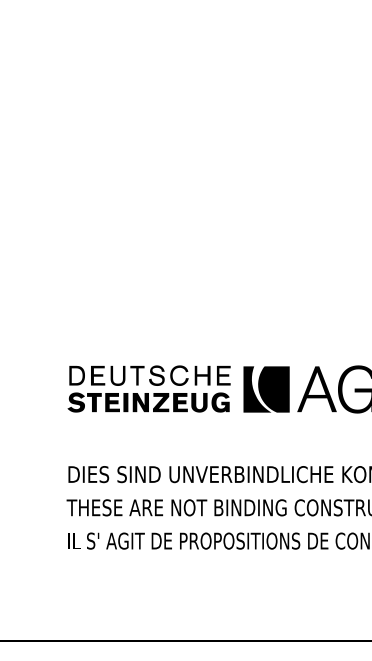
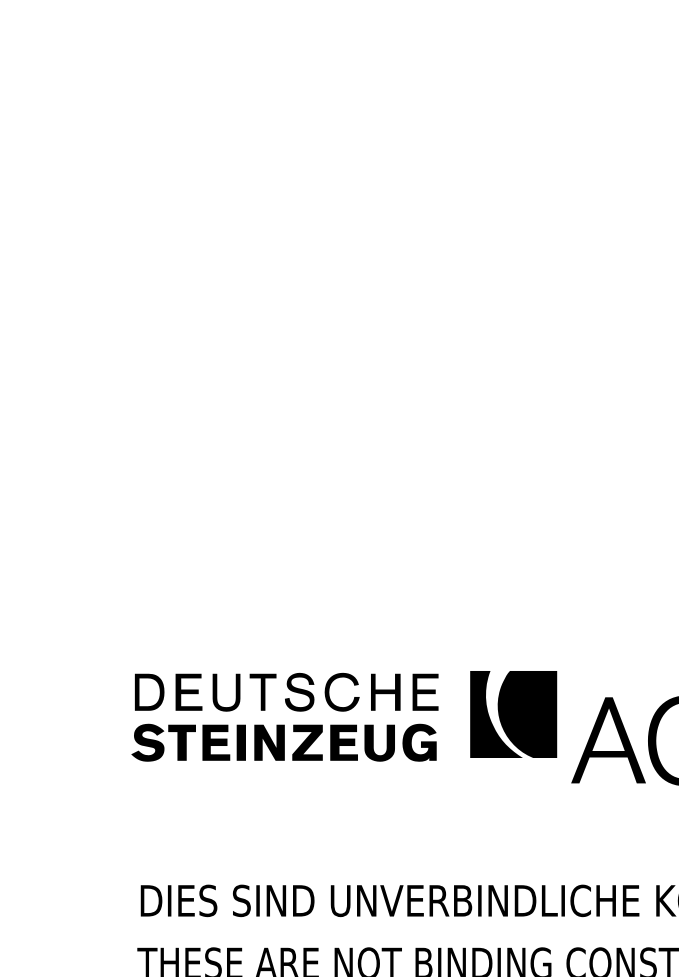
part: (148, 388) -> (283, 716), moved
part: (266, 389) -> (513, 714), moved

